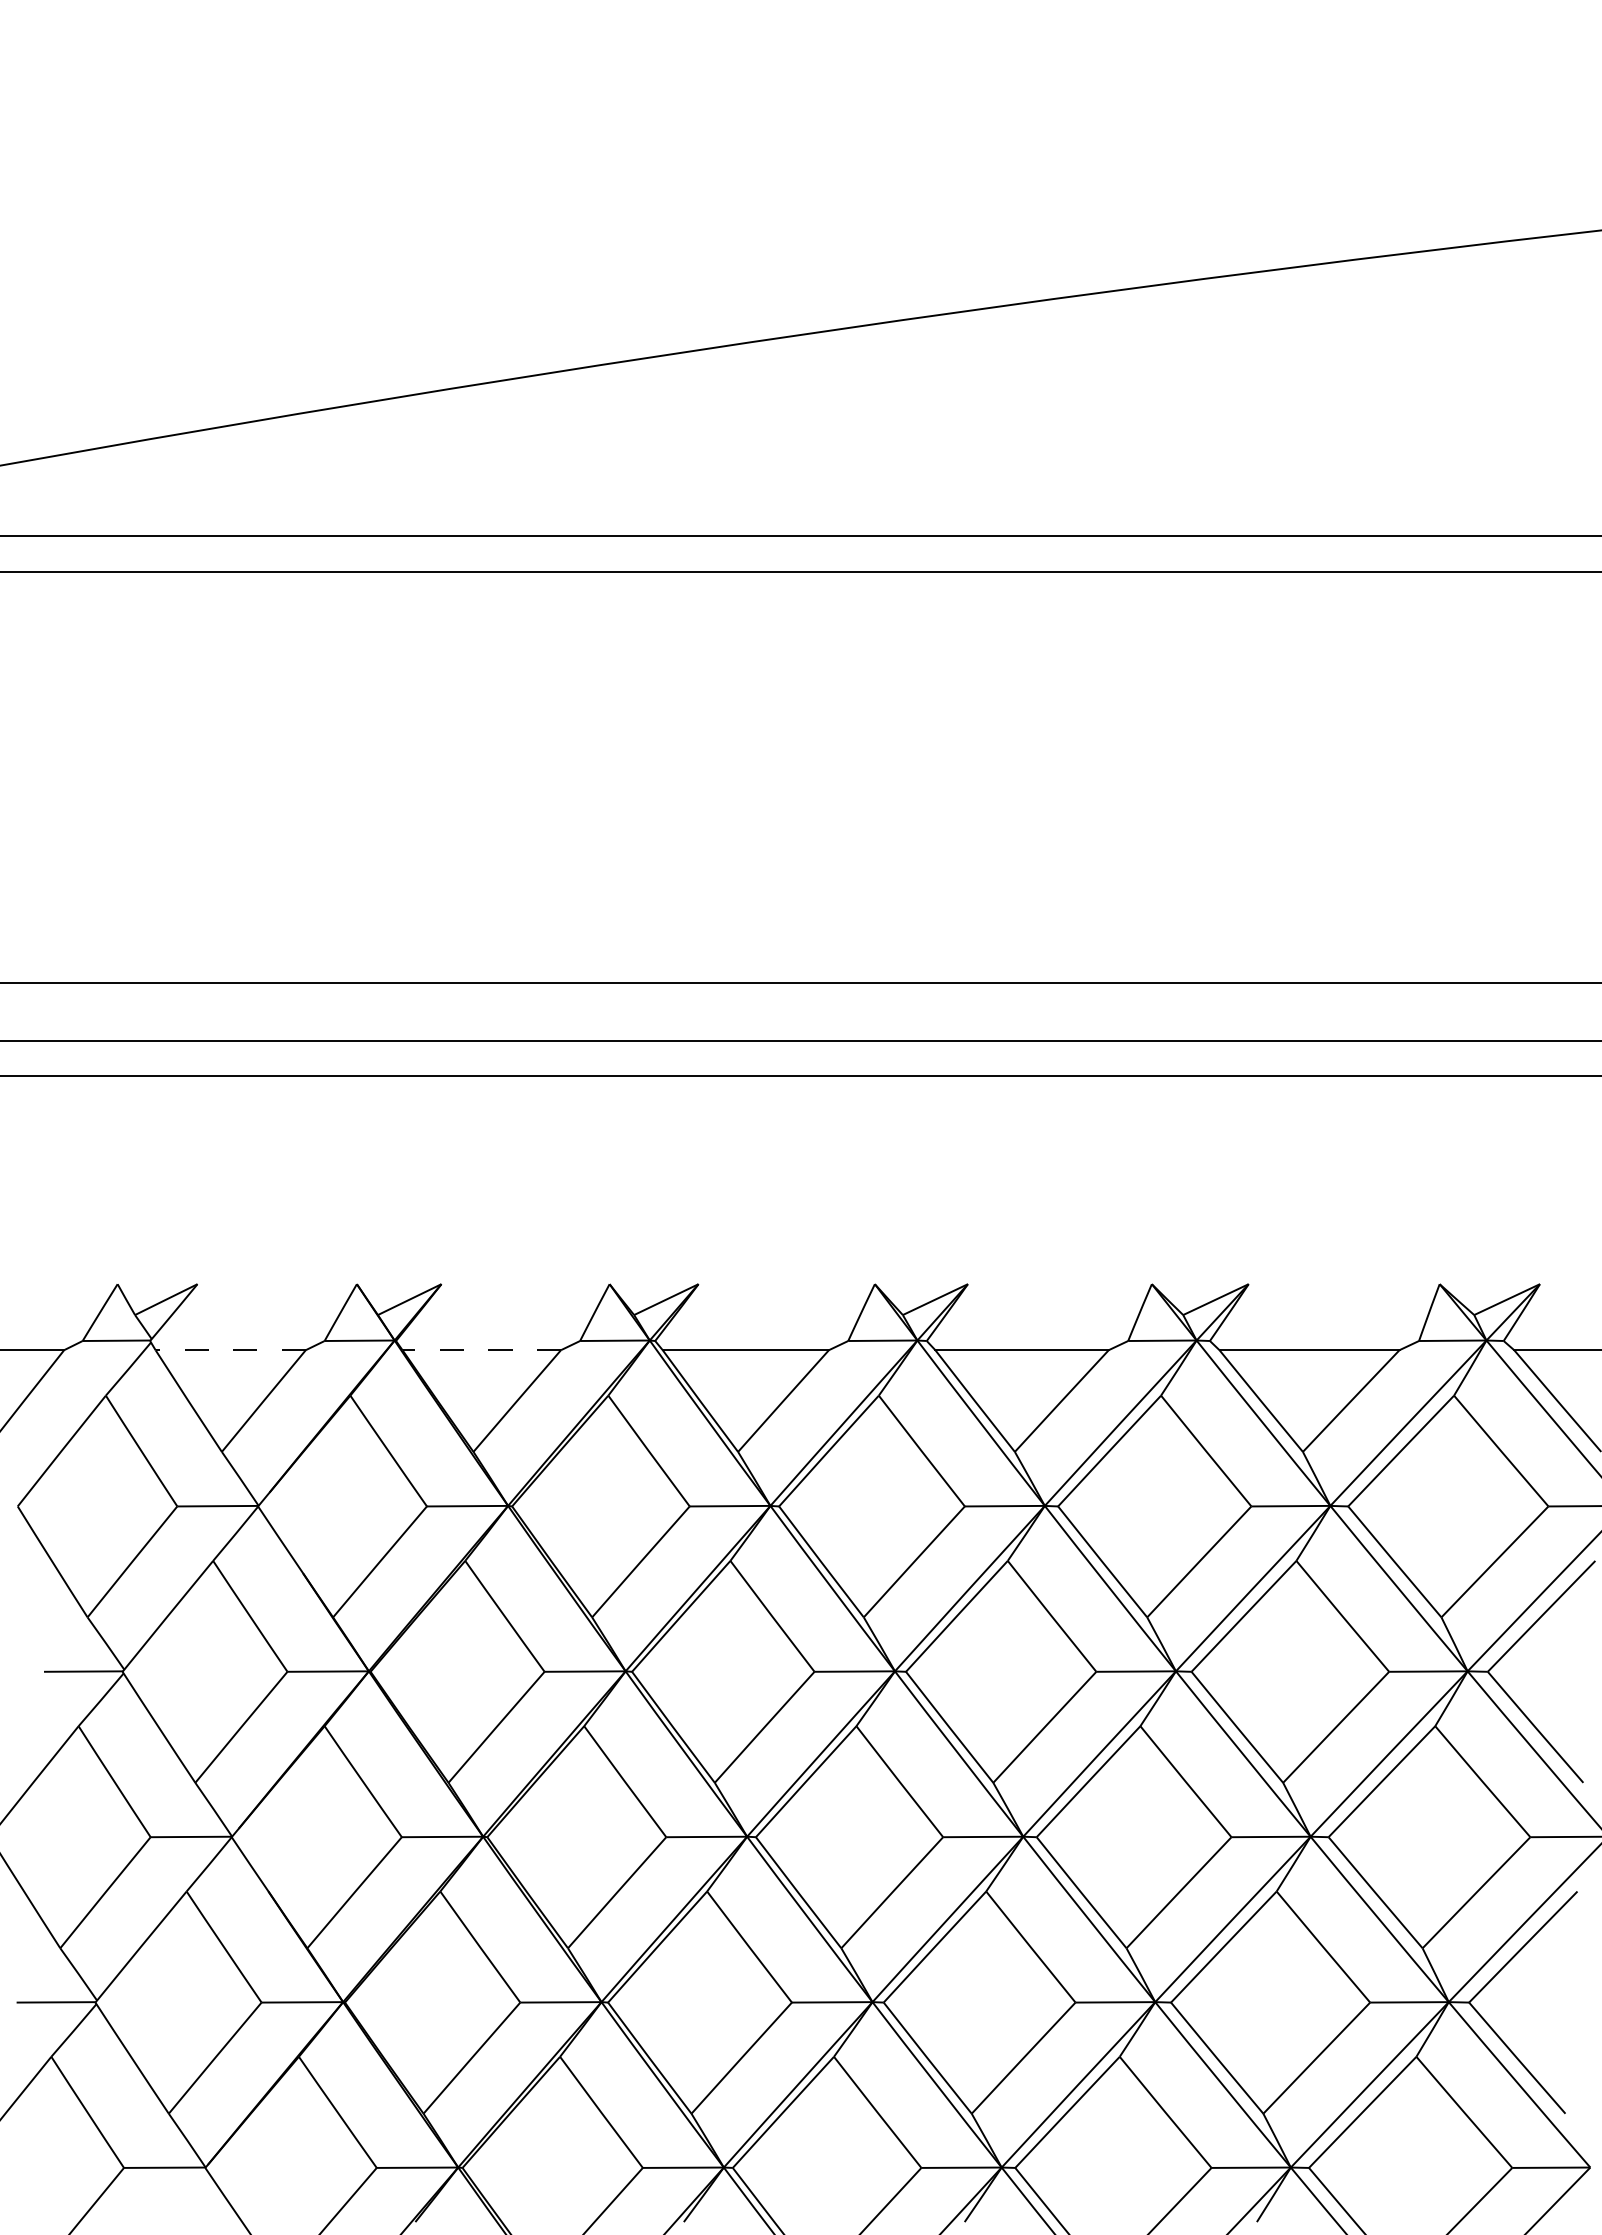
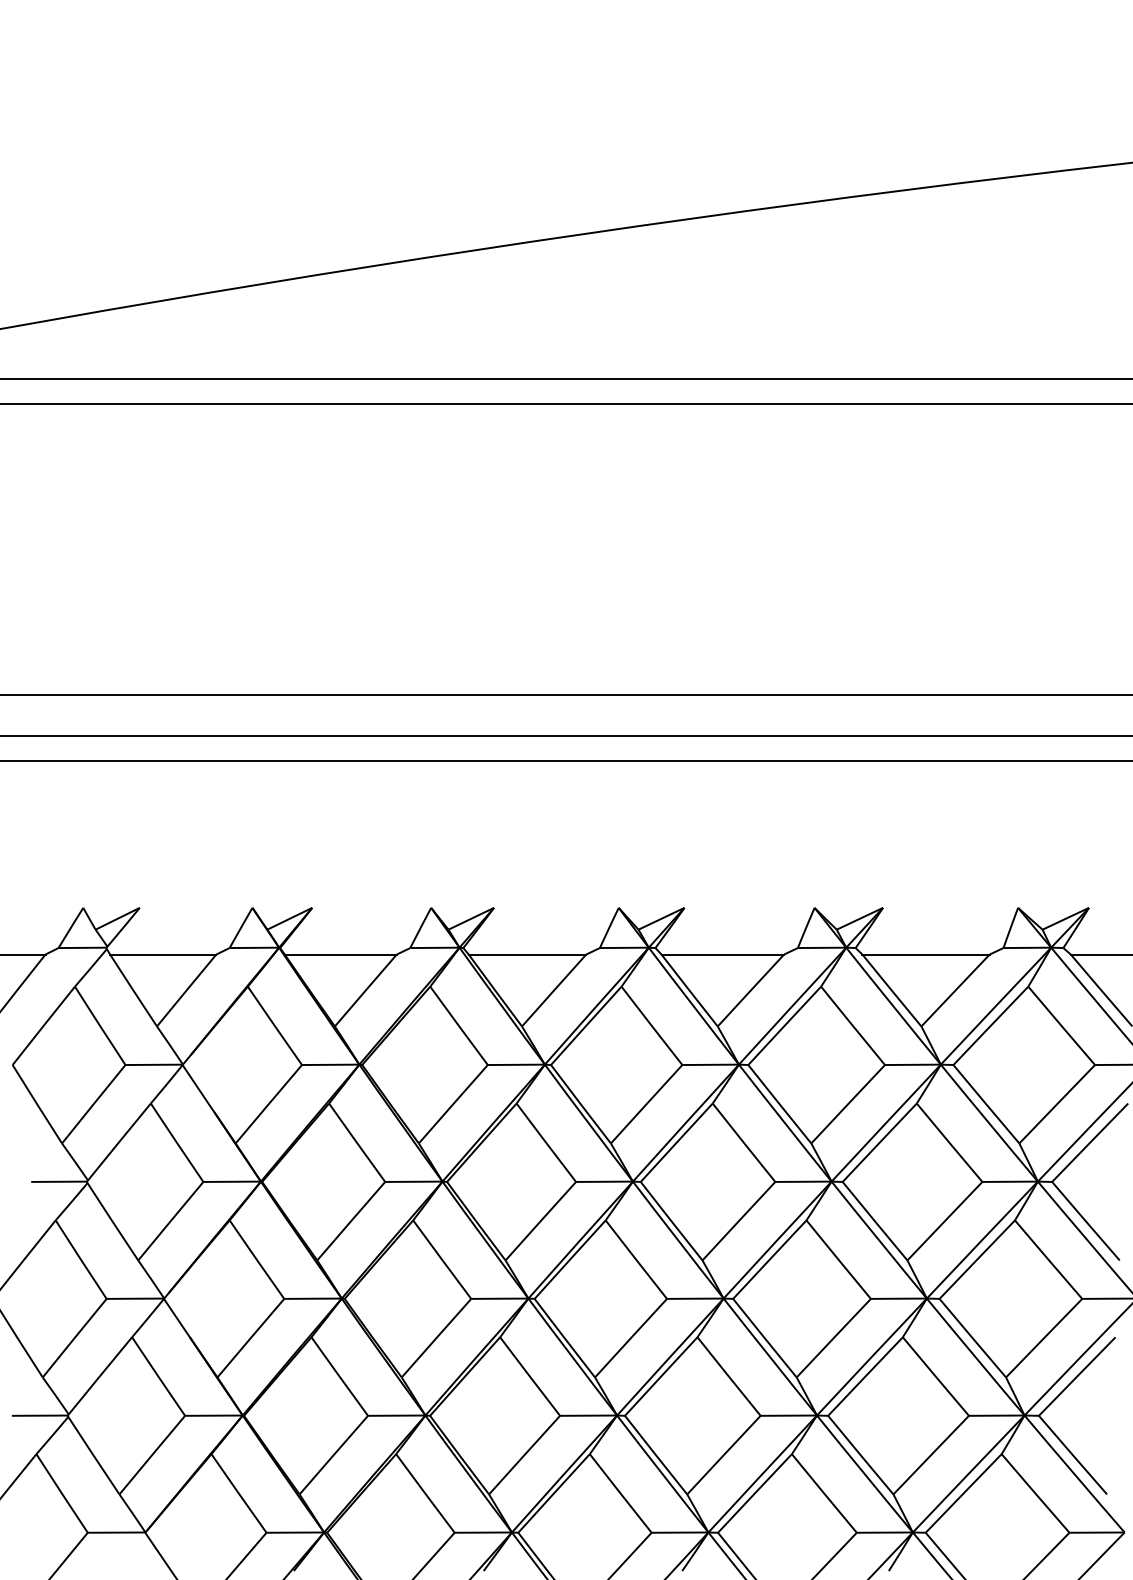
line: (230, 1350) -> (163, 954), dashed -> solid
line: (481, 1350) -> (340, 954), dashed -> solid

